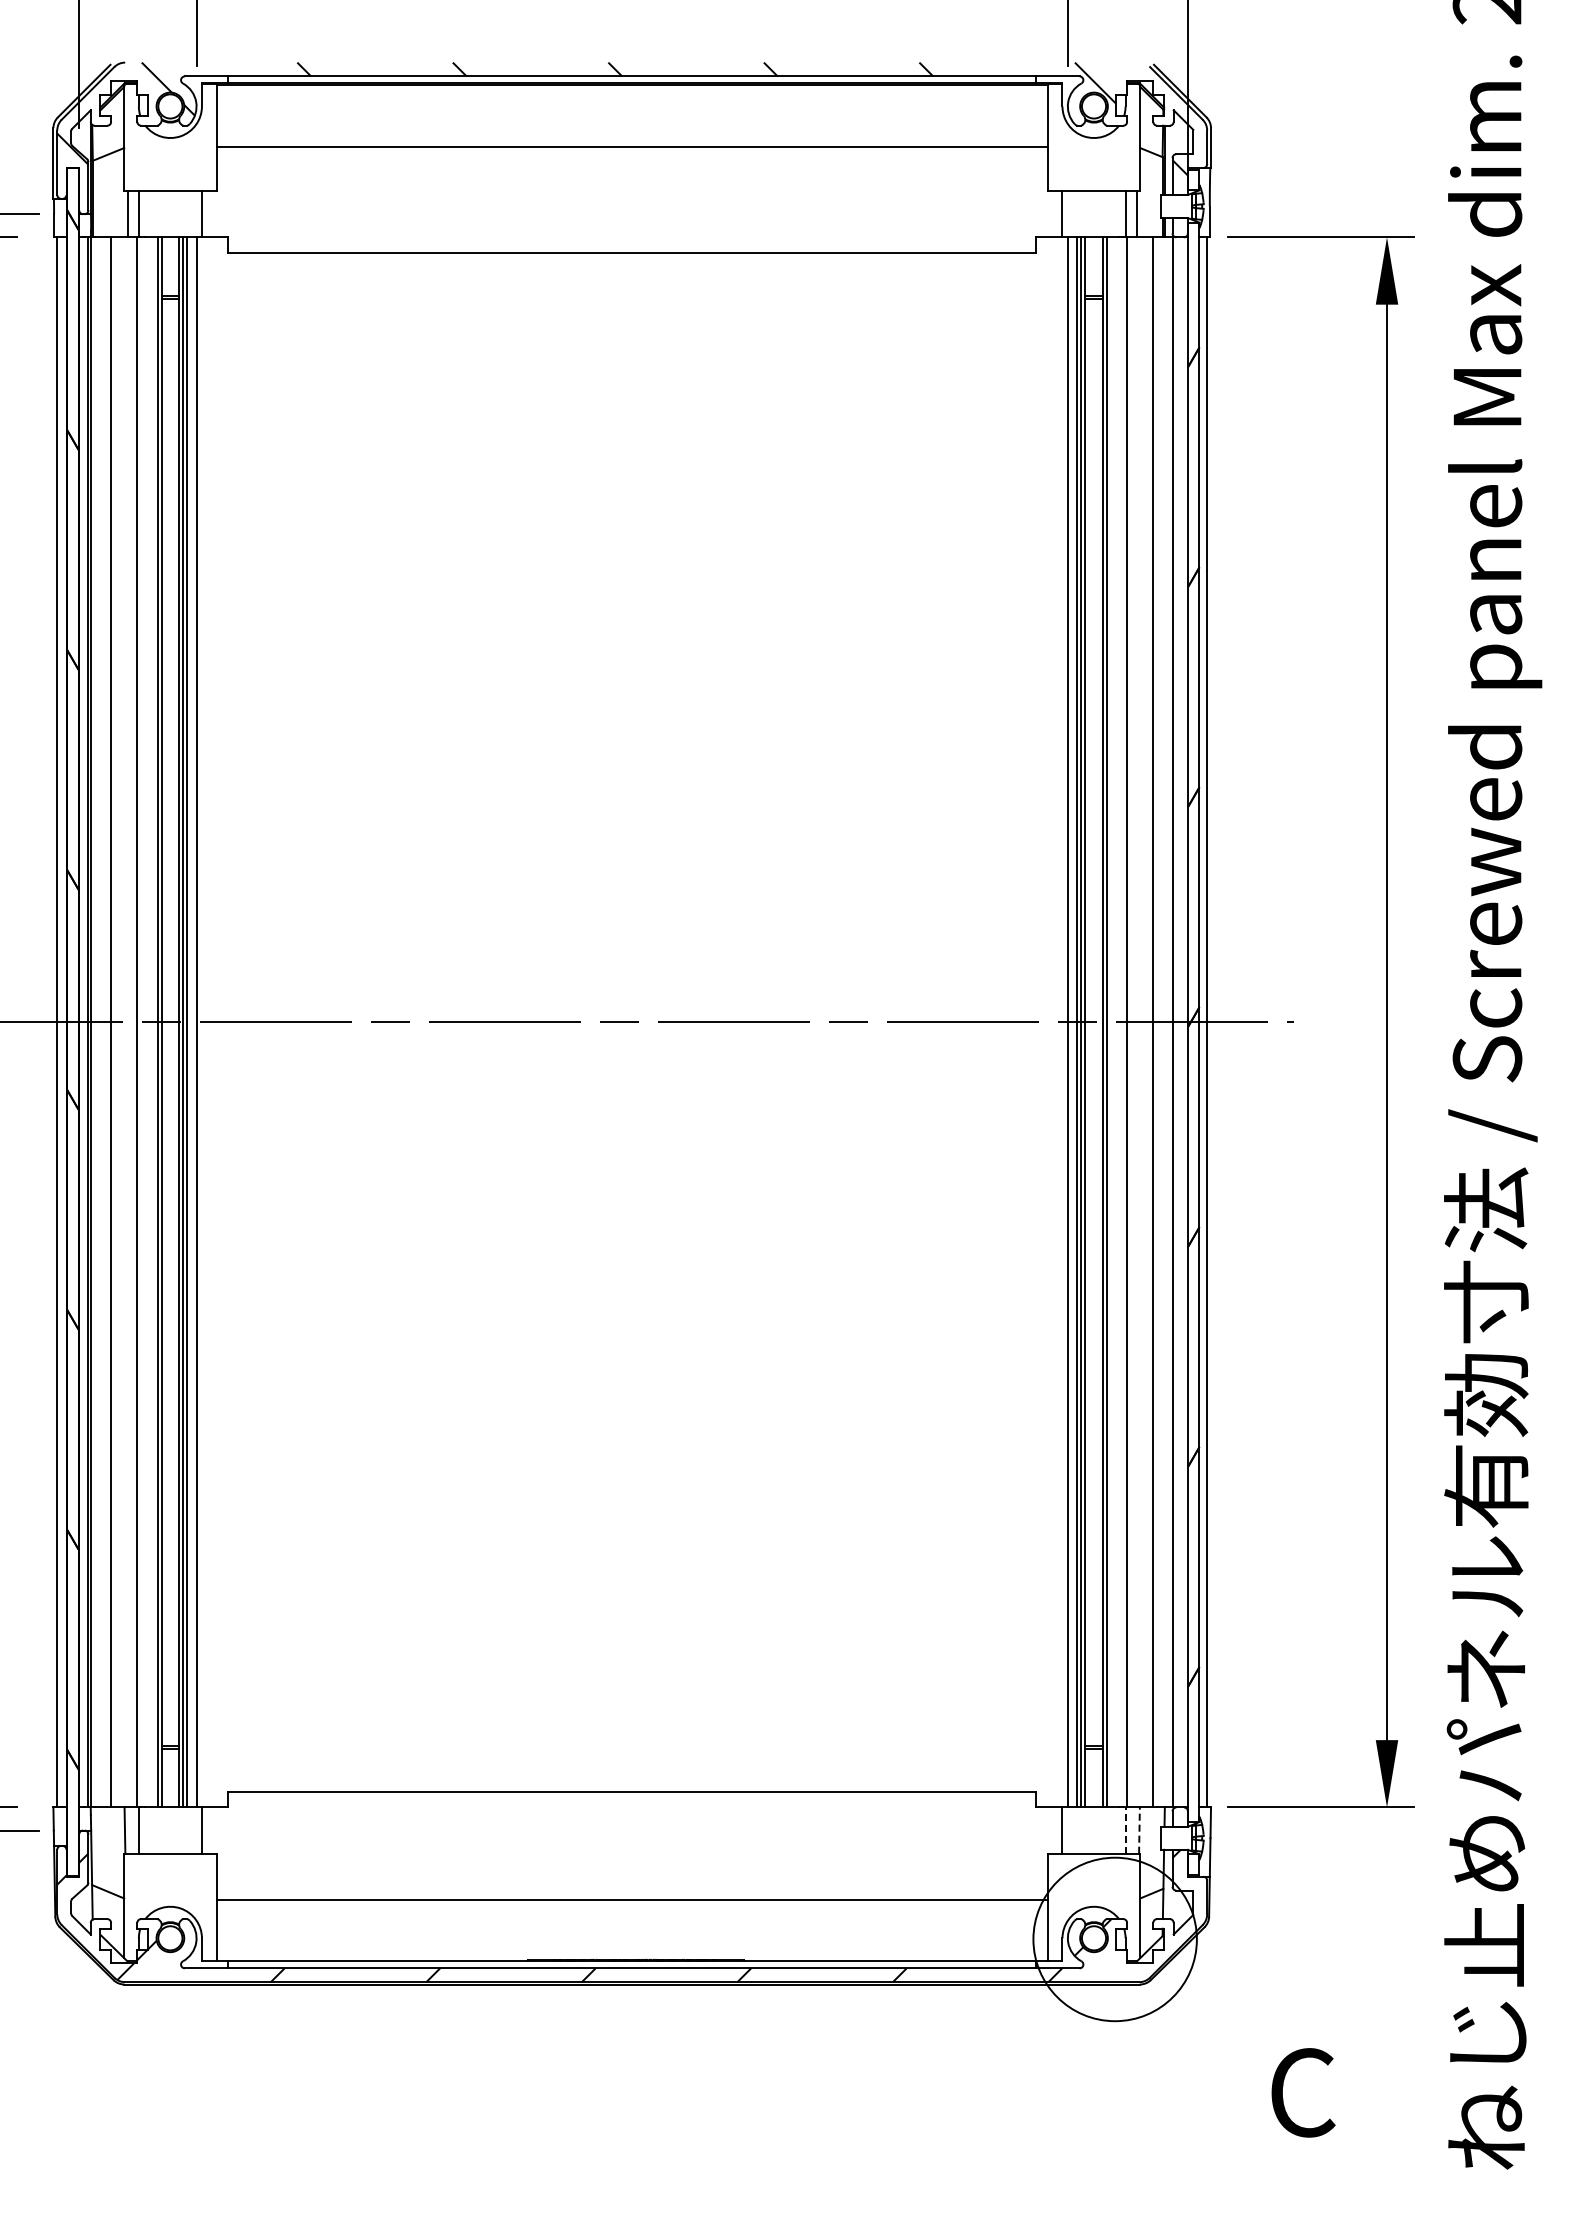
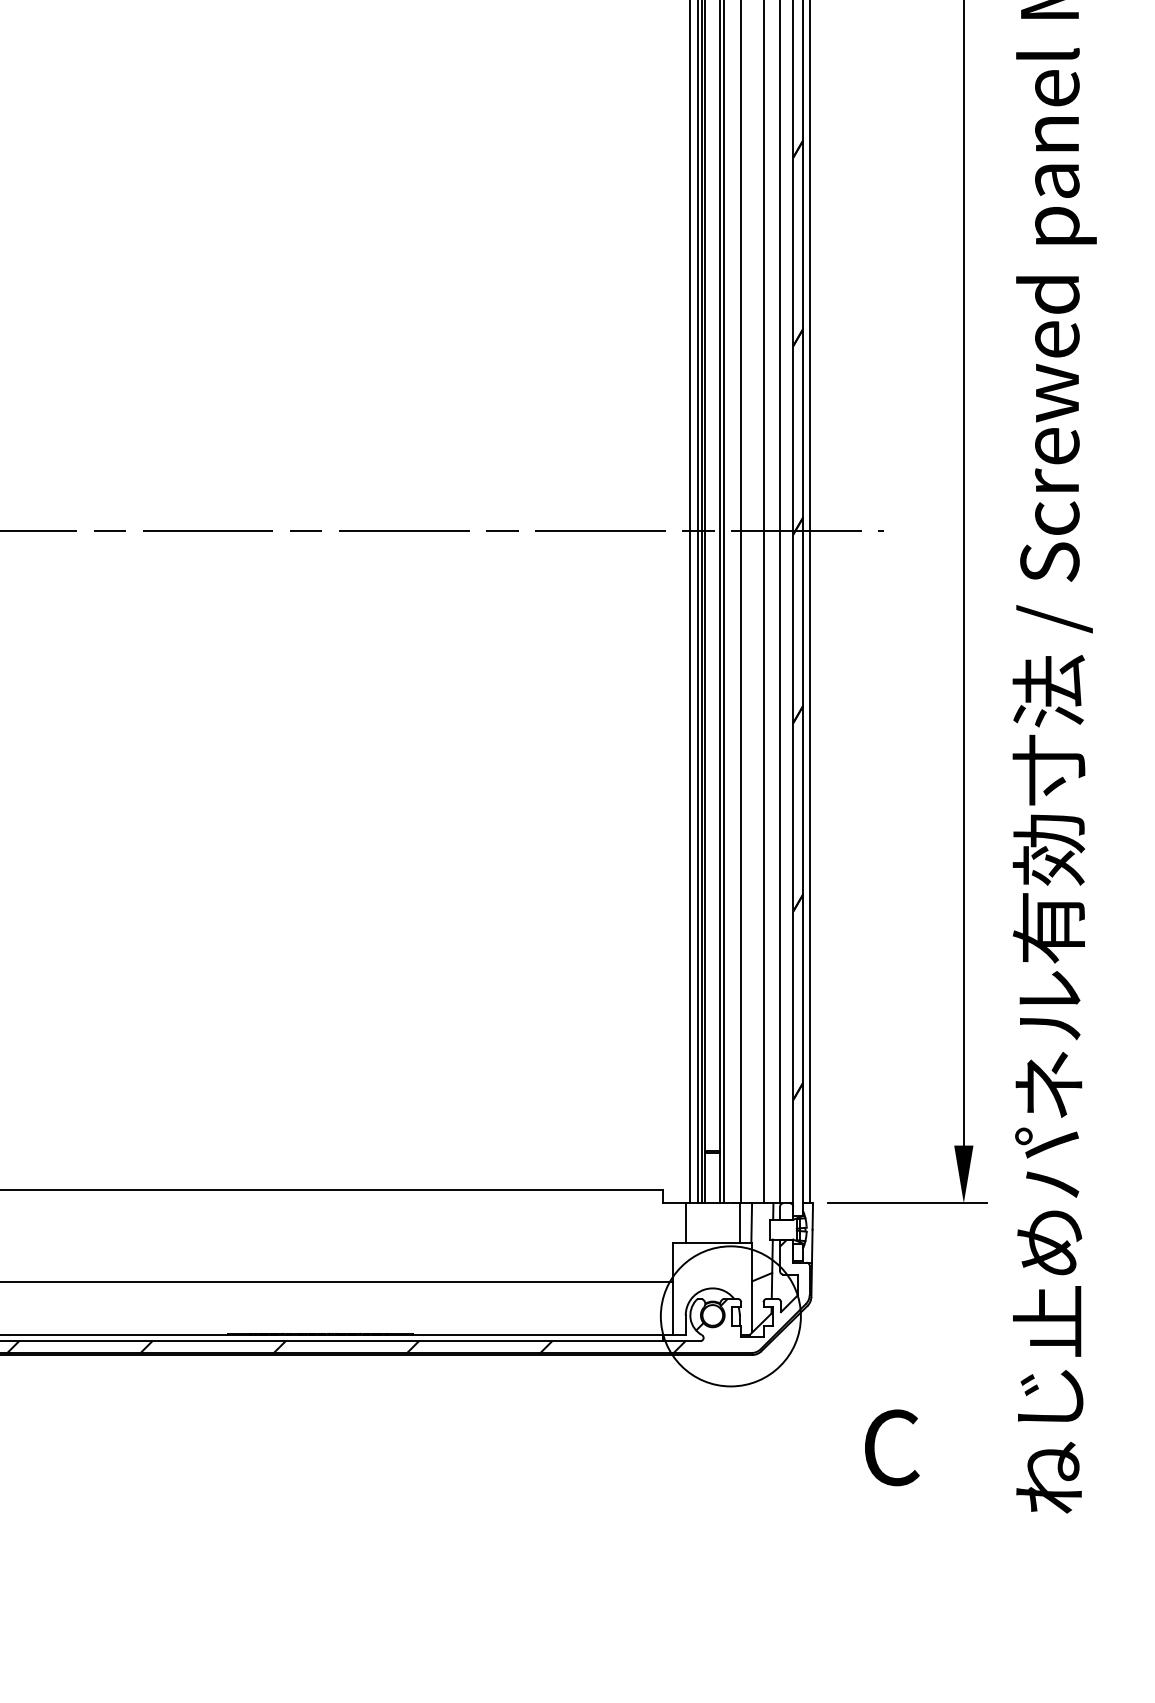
line: (1125, 1830) -> (739, 1223), dashed -> solid
line: (1139, 1830) -> (751, 1223), dashed -> solid

